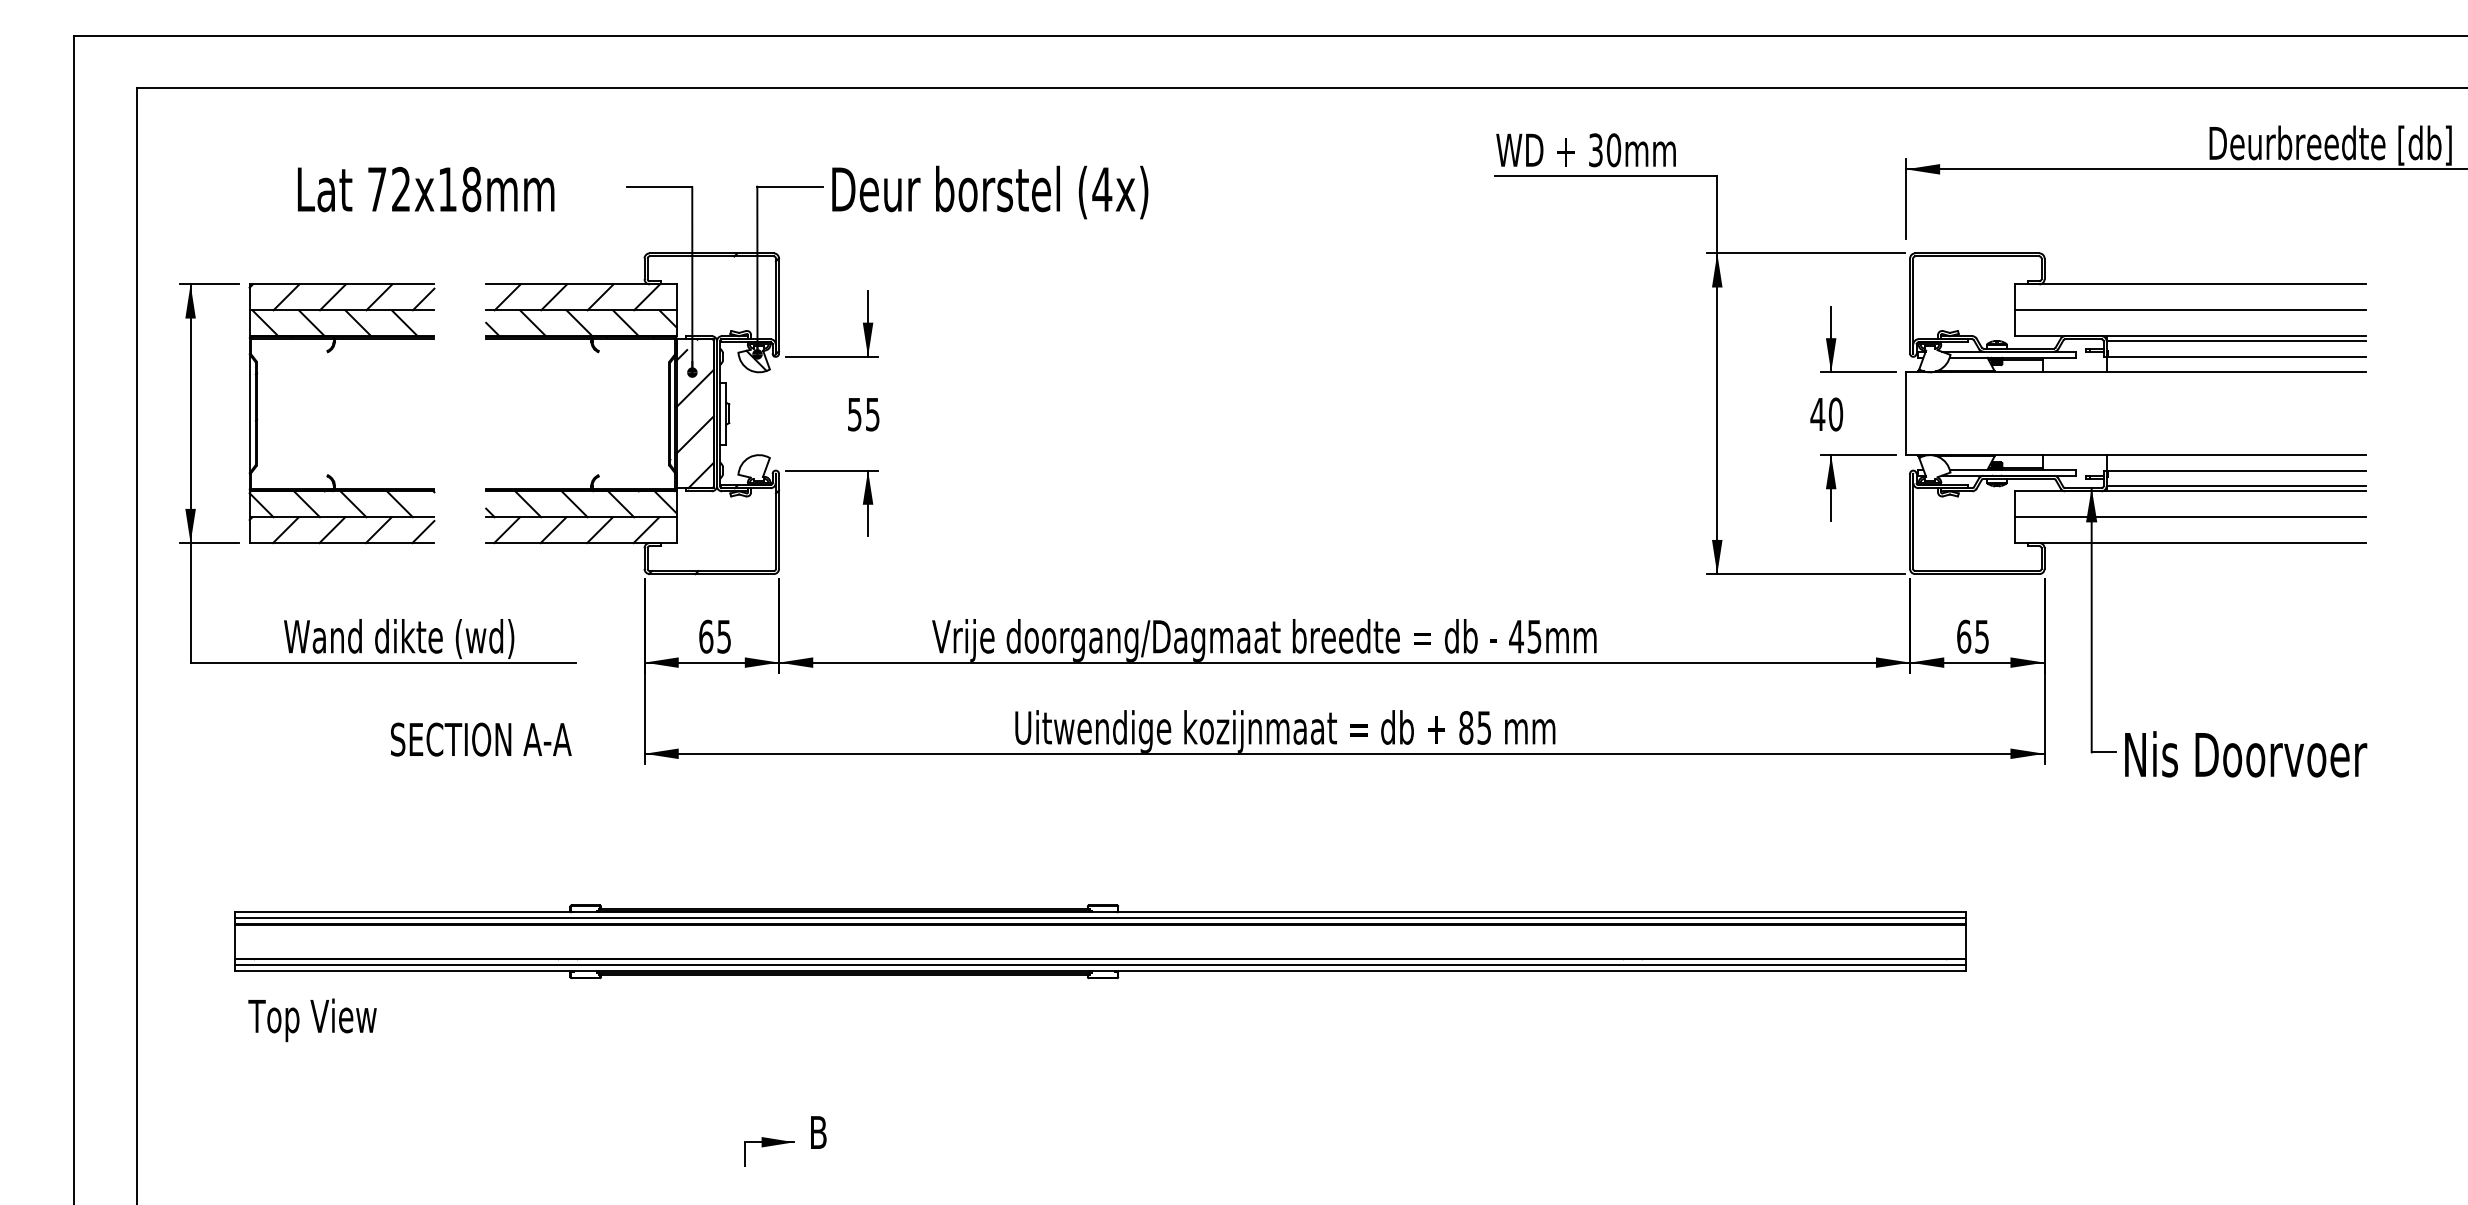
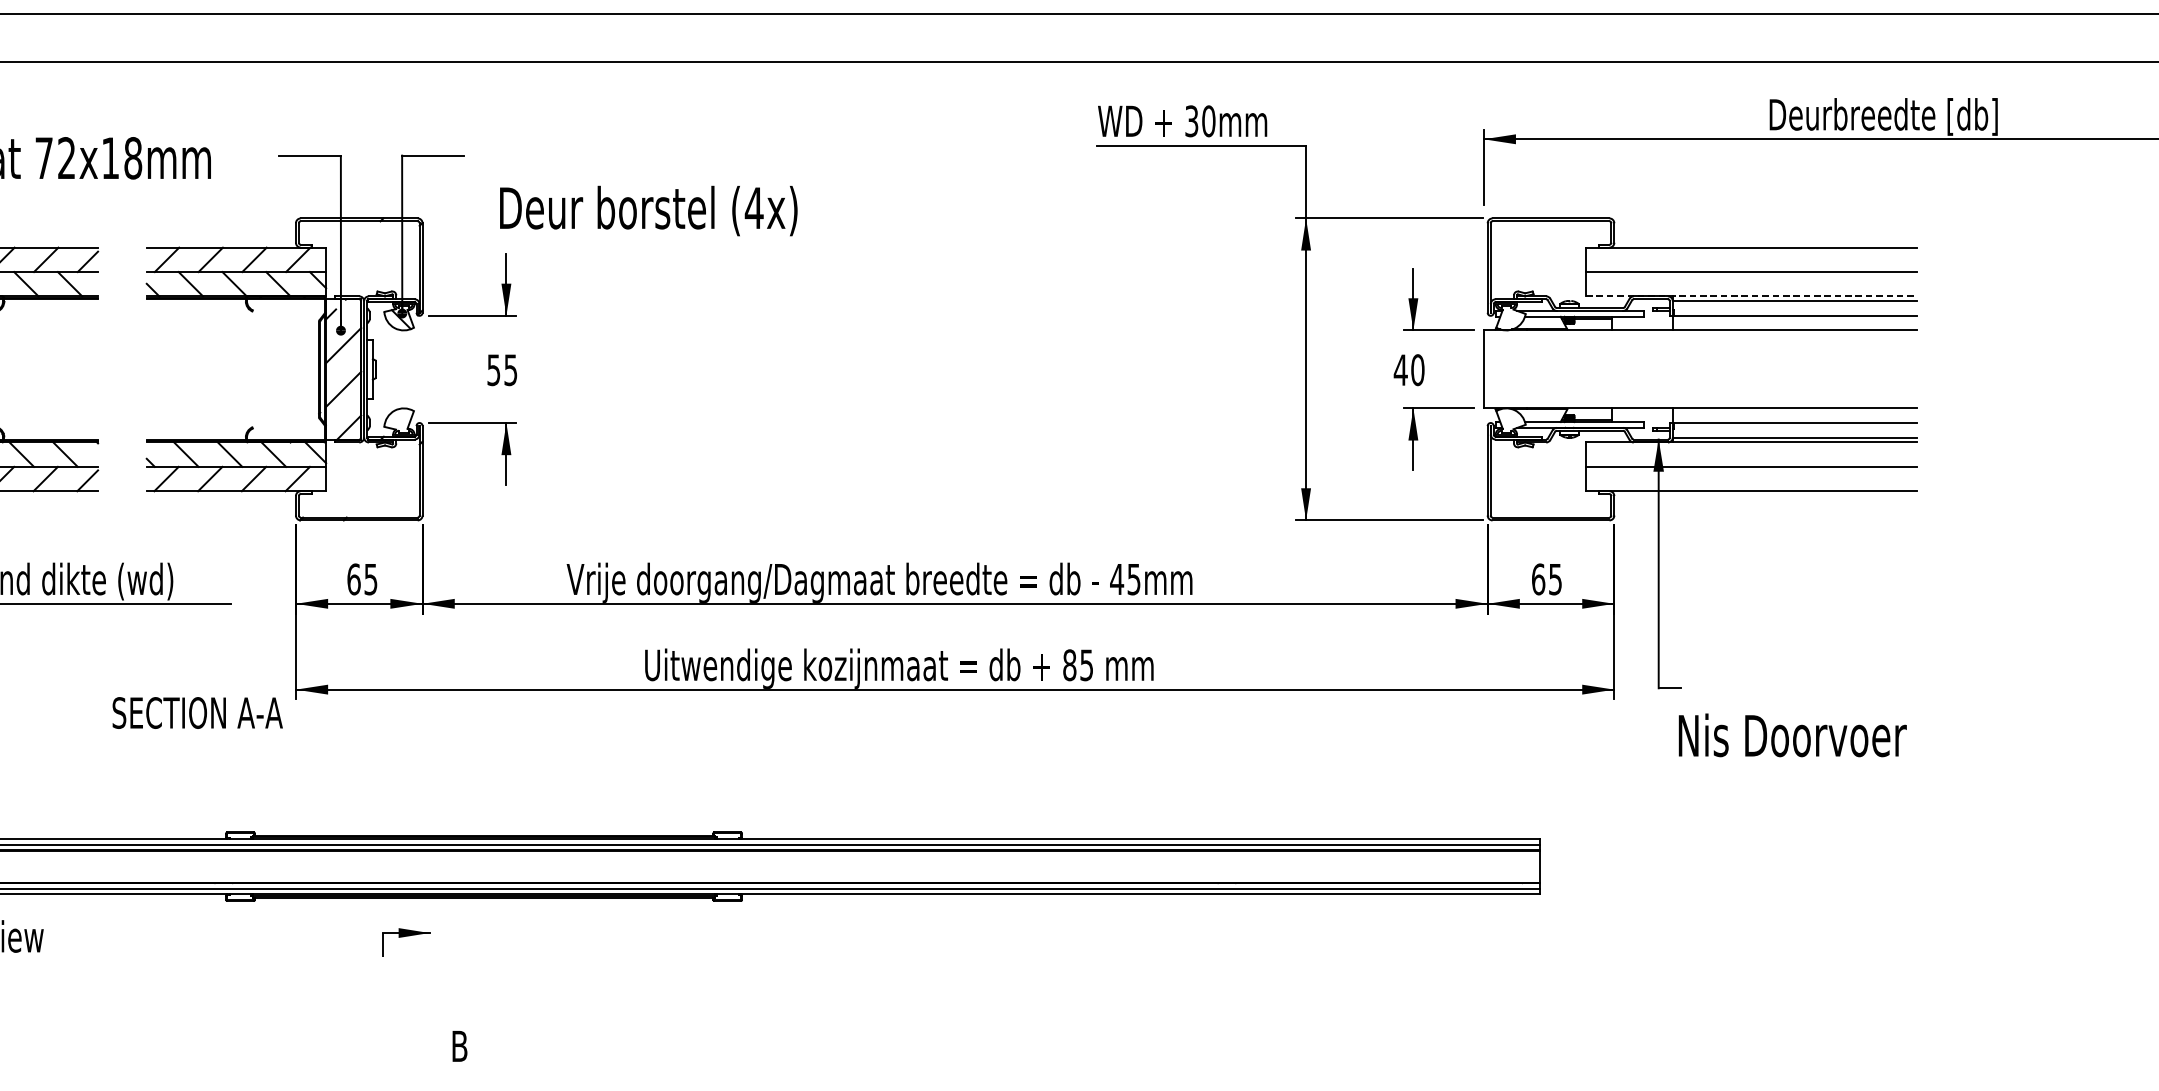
text: (990, 192) -> (649, 210), moved
line: (2190, 336) -> (1751, 296), solid -> dashed
text: (481, 739) -> (197, 712), moved
text: (2246, 754) -> (1793, 735), moved
part: (769, 1151) -> (406, 941), moved

